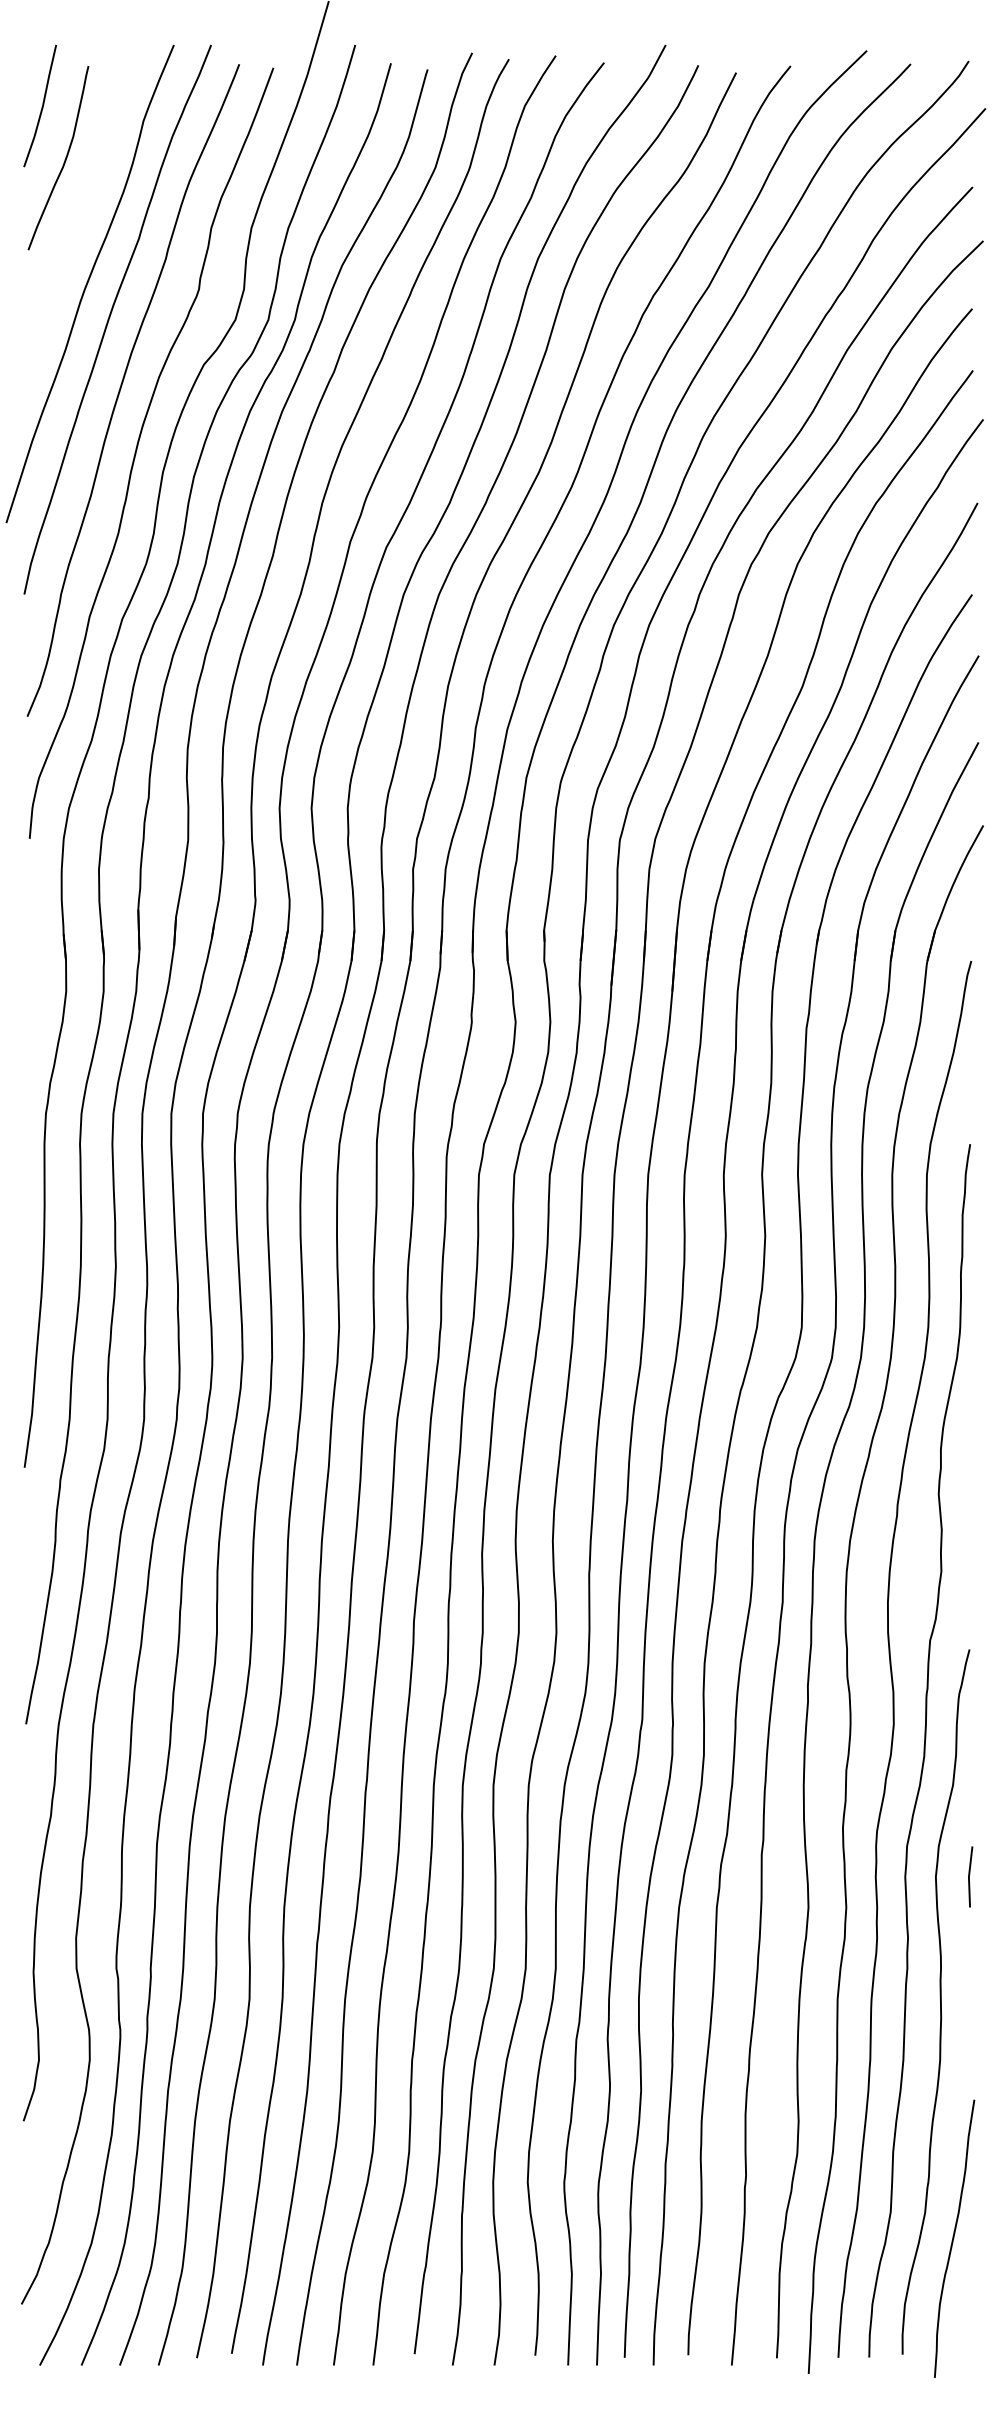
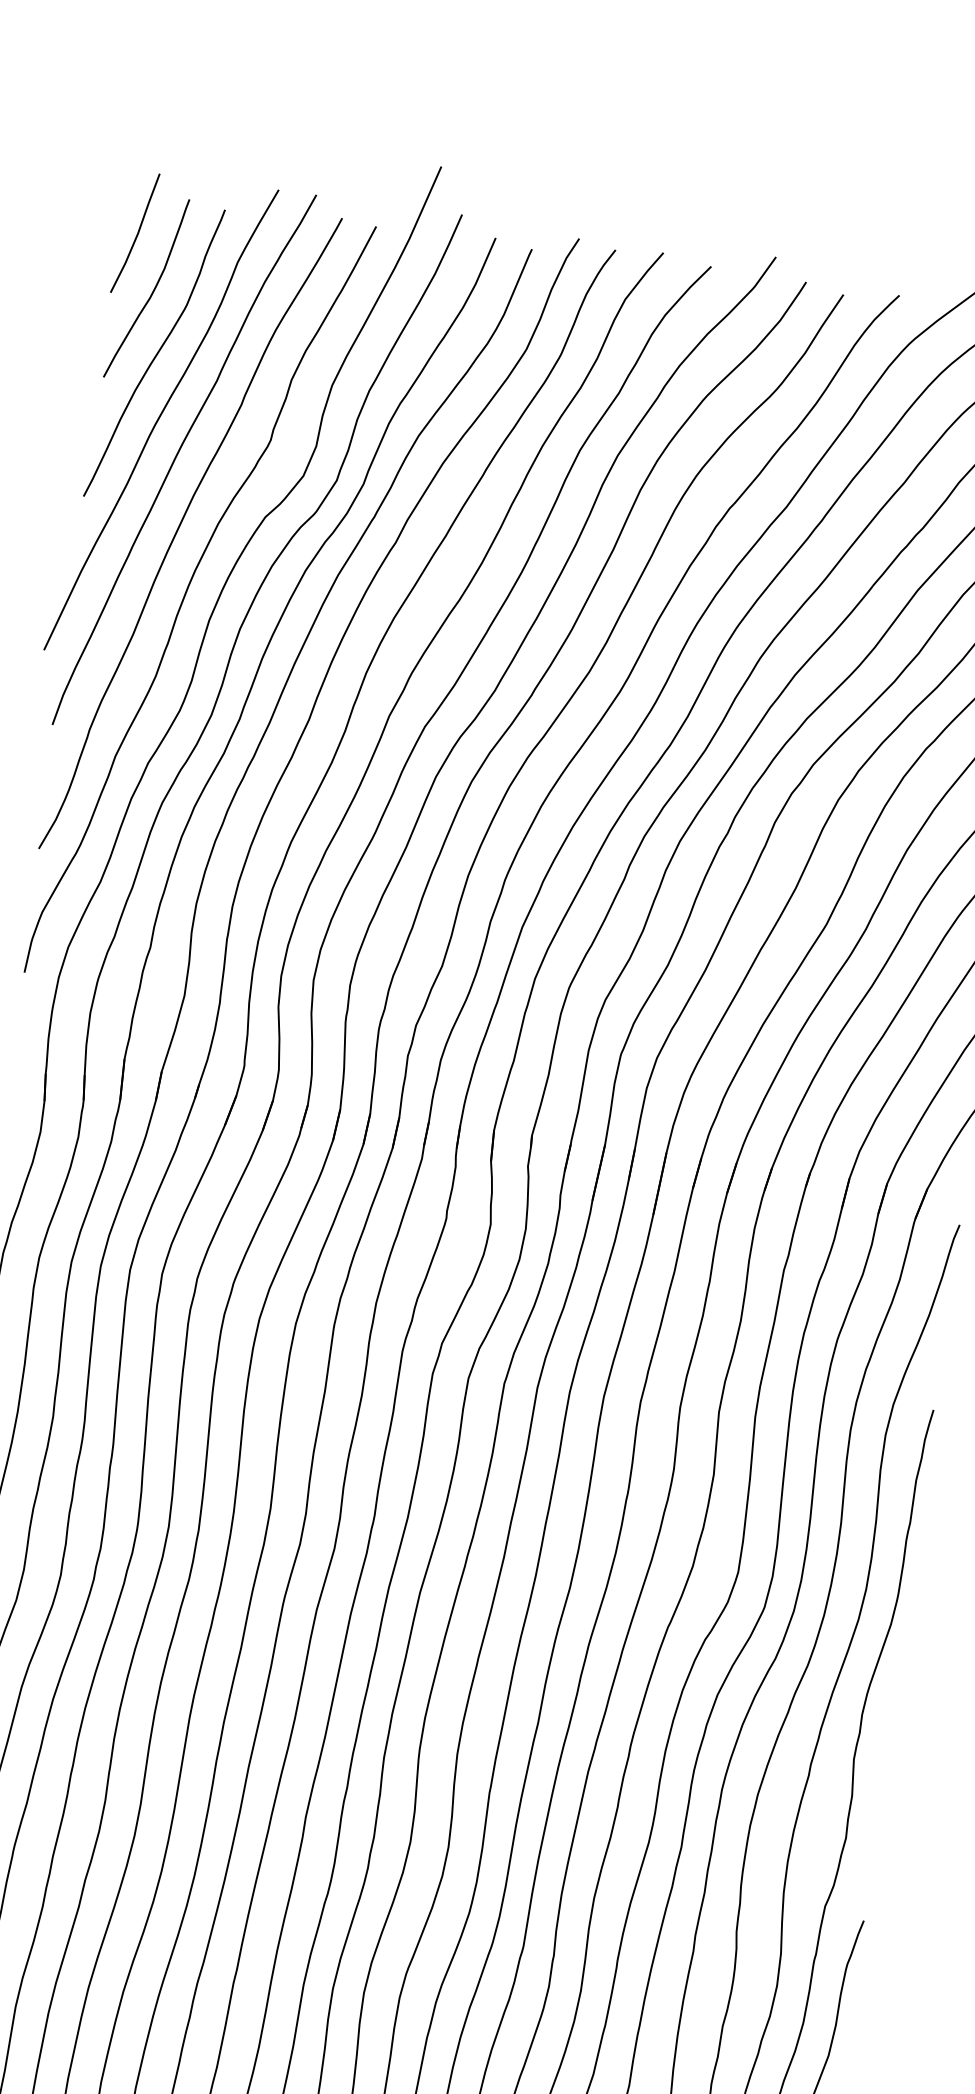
curve: (76, 219) -> (156, 352), added

